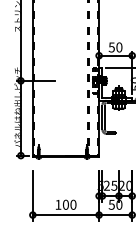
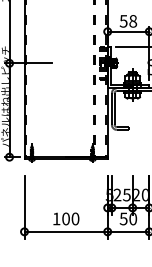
text: (119, 47) -> (133, 21), 50 -> 58

